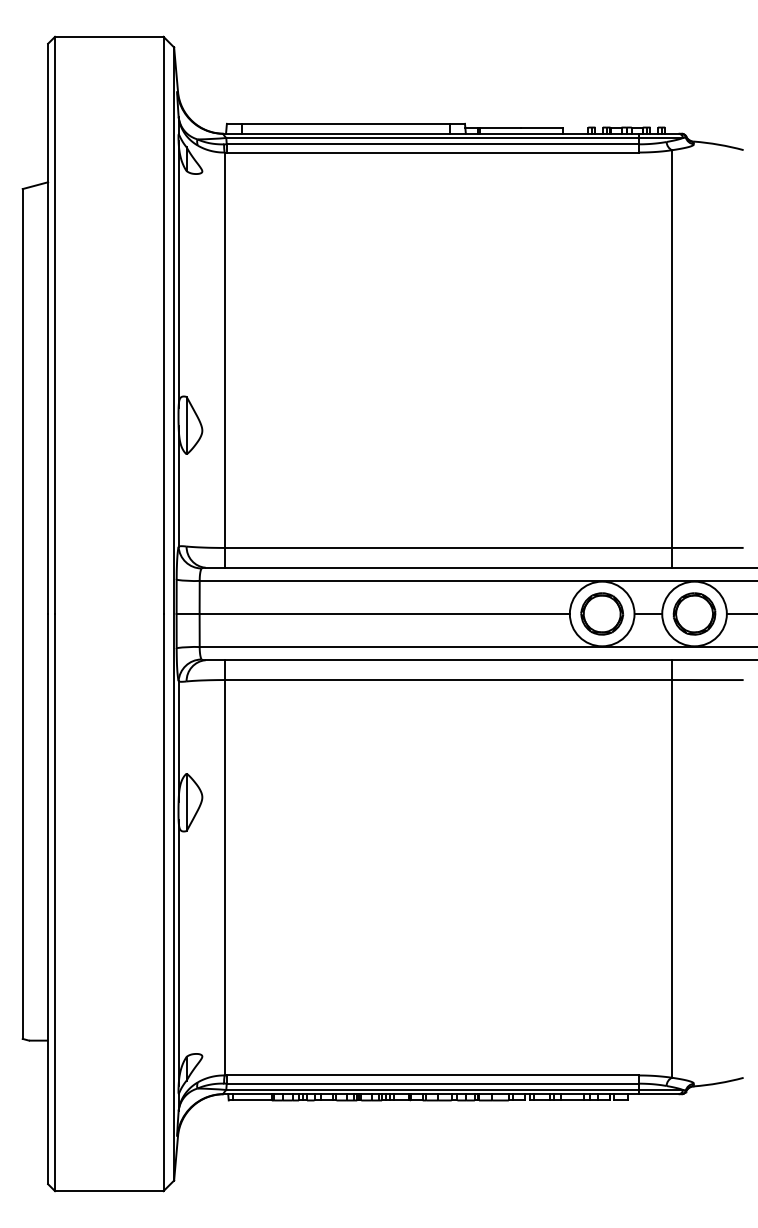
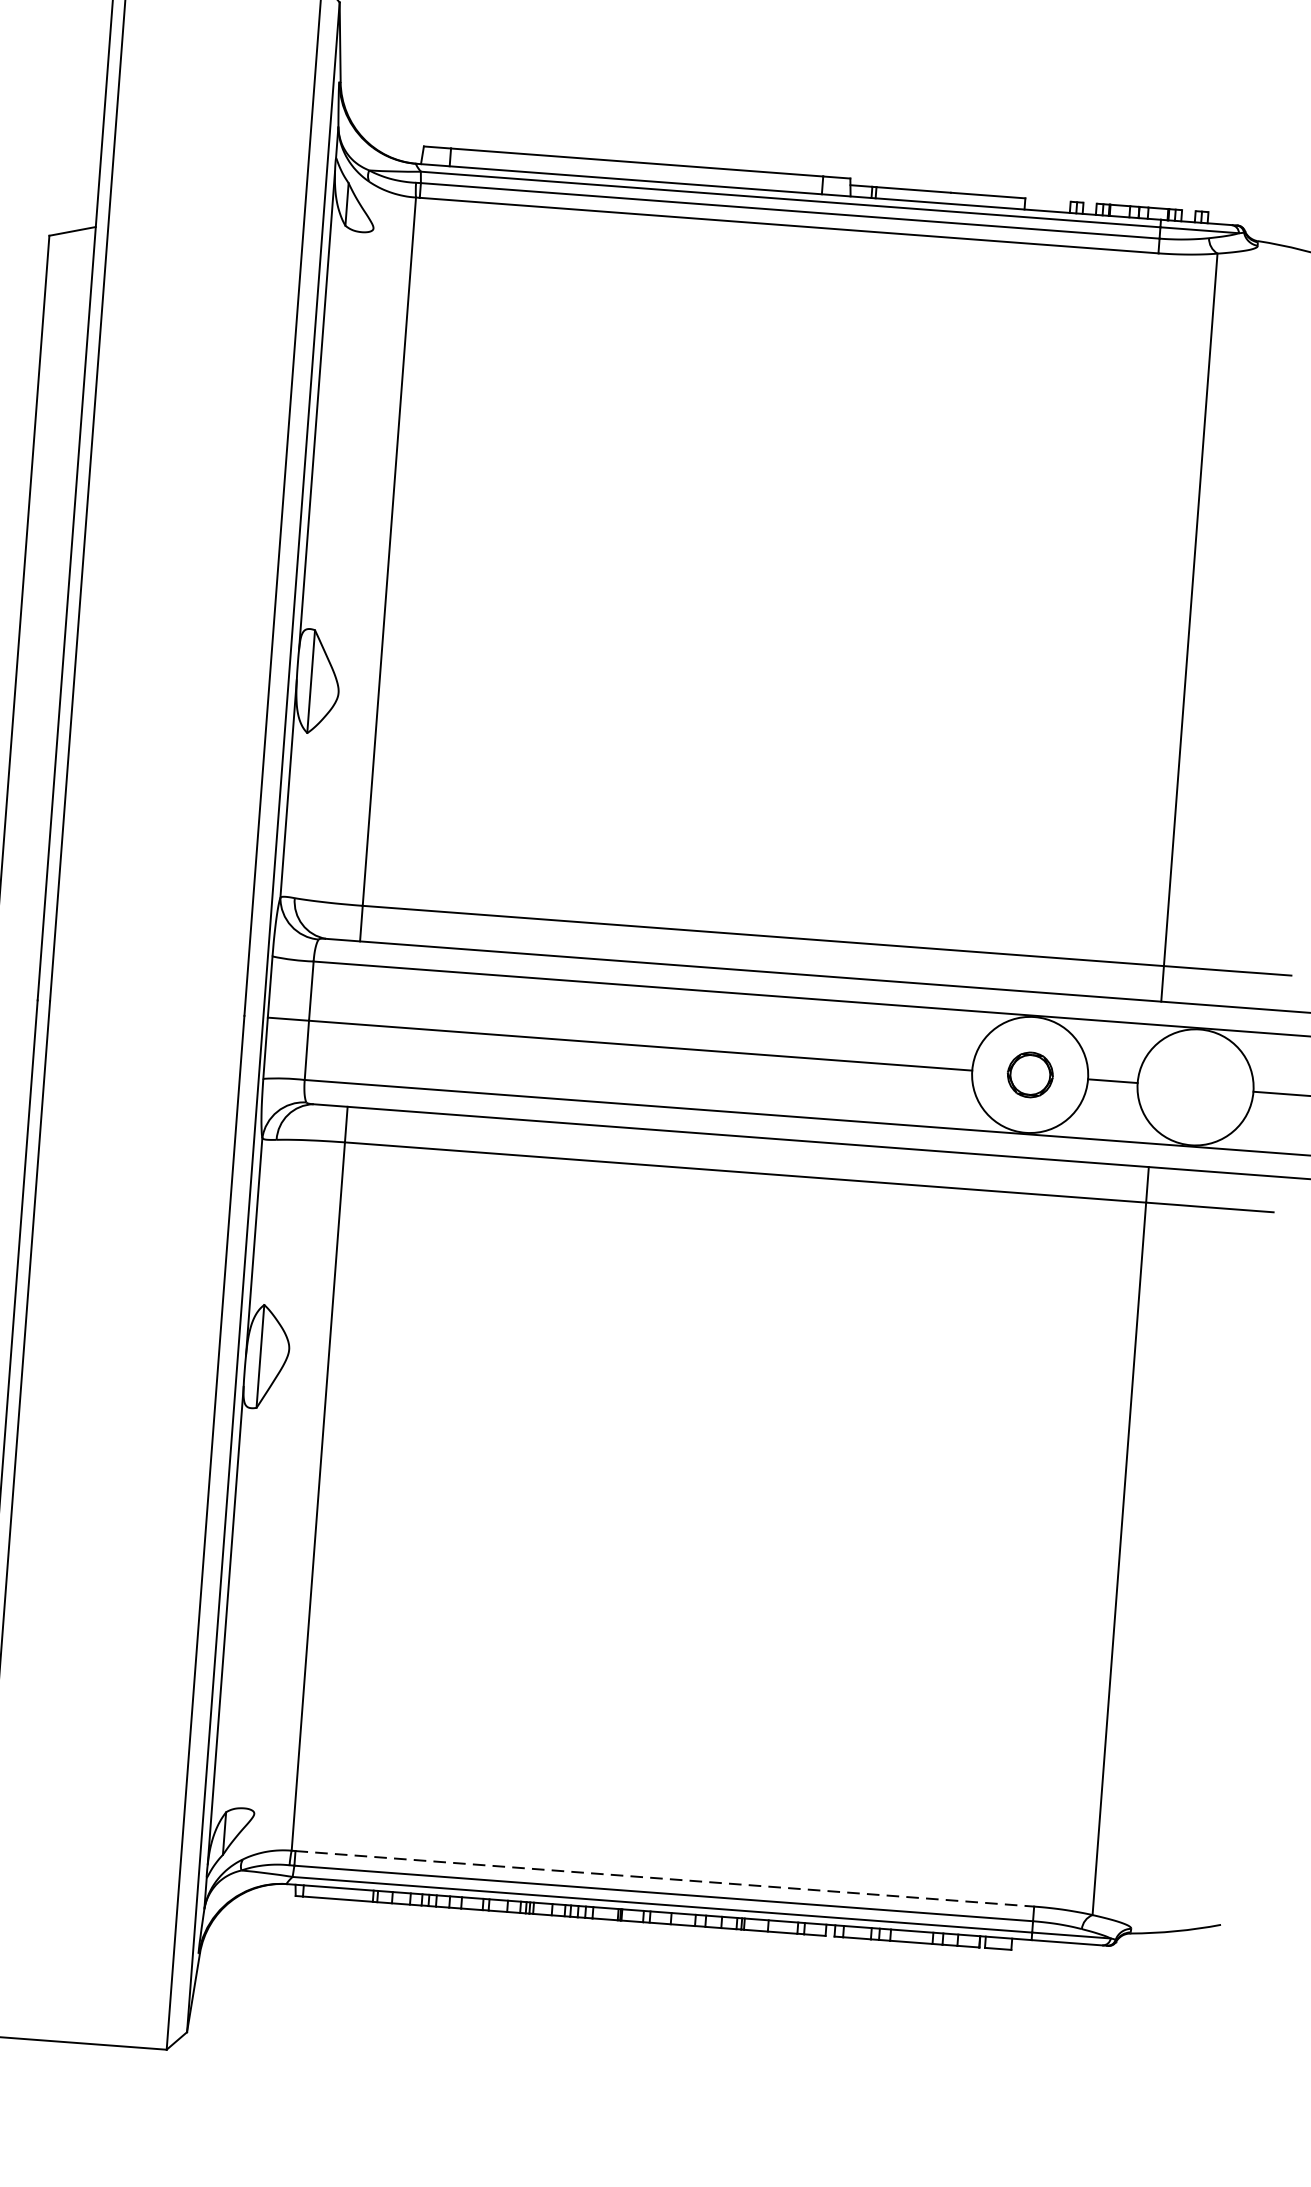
part: (602, 613) -> (1030, 1074), size x0.6
part: (694, 613) -> (1195, 1086), removed
line: (433, 1075) -> (665, 1878), solid -> dashed

